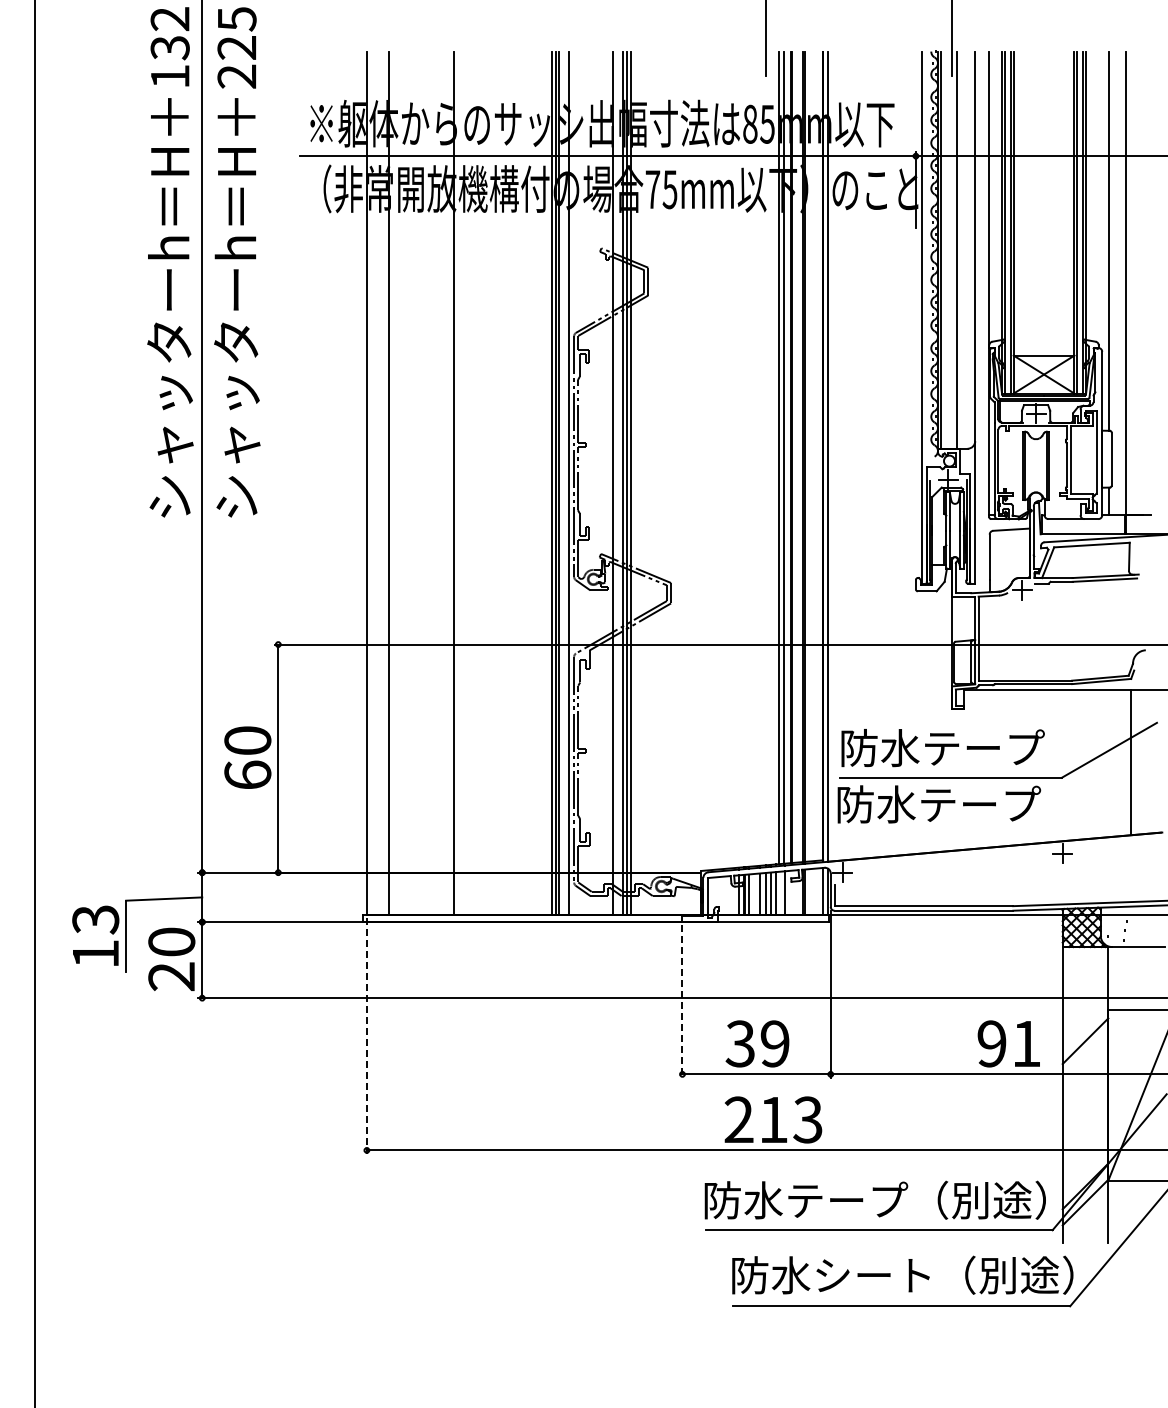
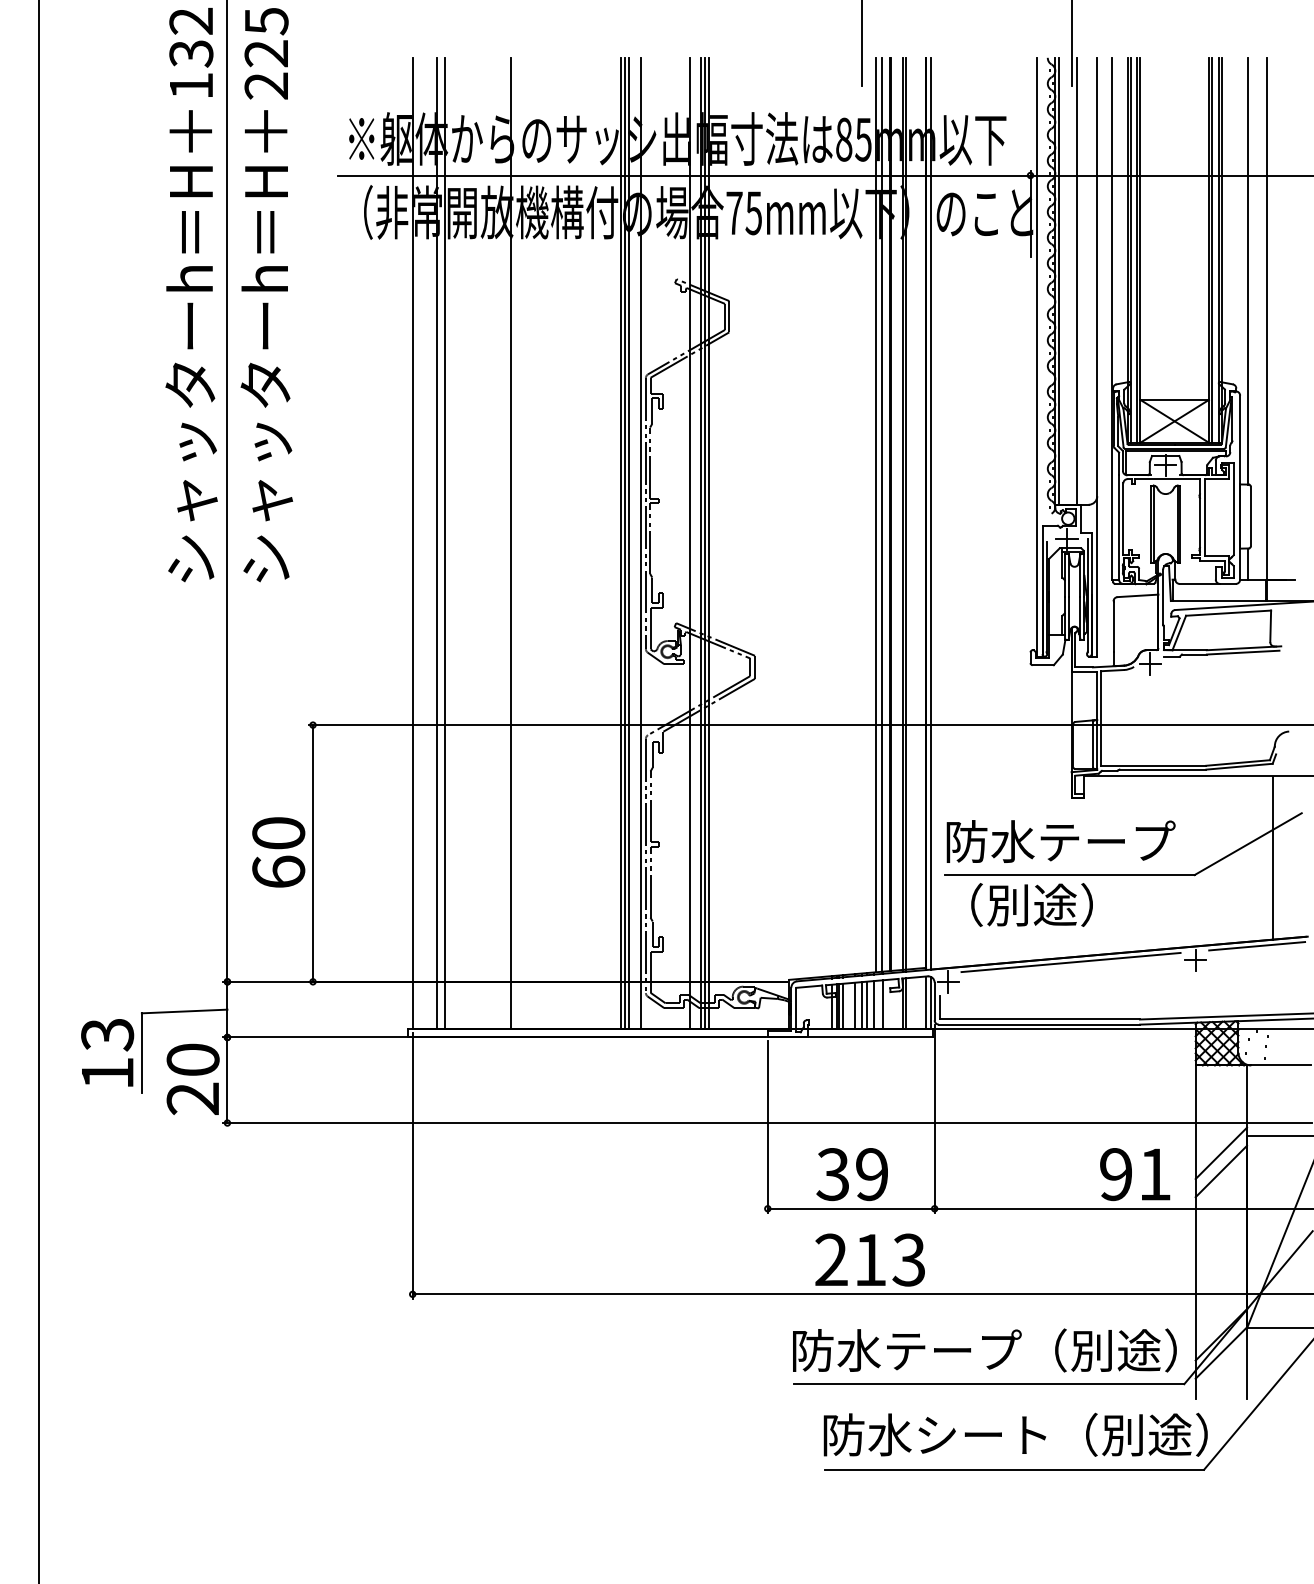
line: (395, 482) -> (444, 542), added
text: (939, 803) -> (1057, 903), 防水テープ -> （別途）
line: (1116, 840) -> (1256, 945), added
line: (951, 855) -> (1070, 962), added
line: (682, 1001) -> (767, 1126), dashed -> solid
line: (1085, 1024) -> (1221, 1152), added
line: (366, 1036) -> (412, 1166), dashed -> solid

